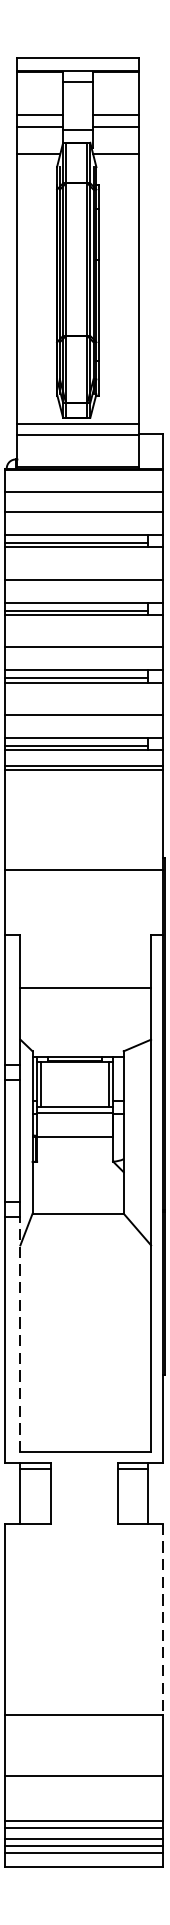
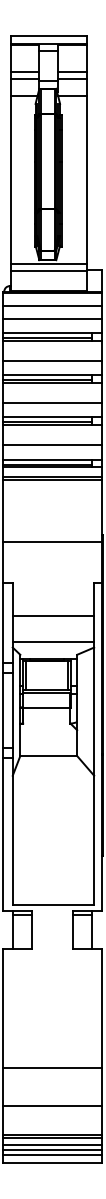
line: (85, 1031) -> (53, 642), added
line: (19, 1333) -> (12, 830), dashed -> solid
line: (162, 1618) -> (101, 1008), dashed -> solid

